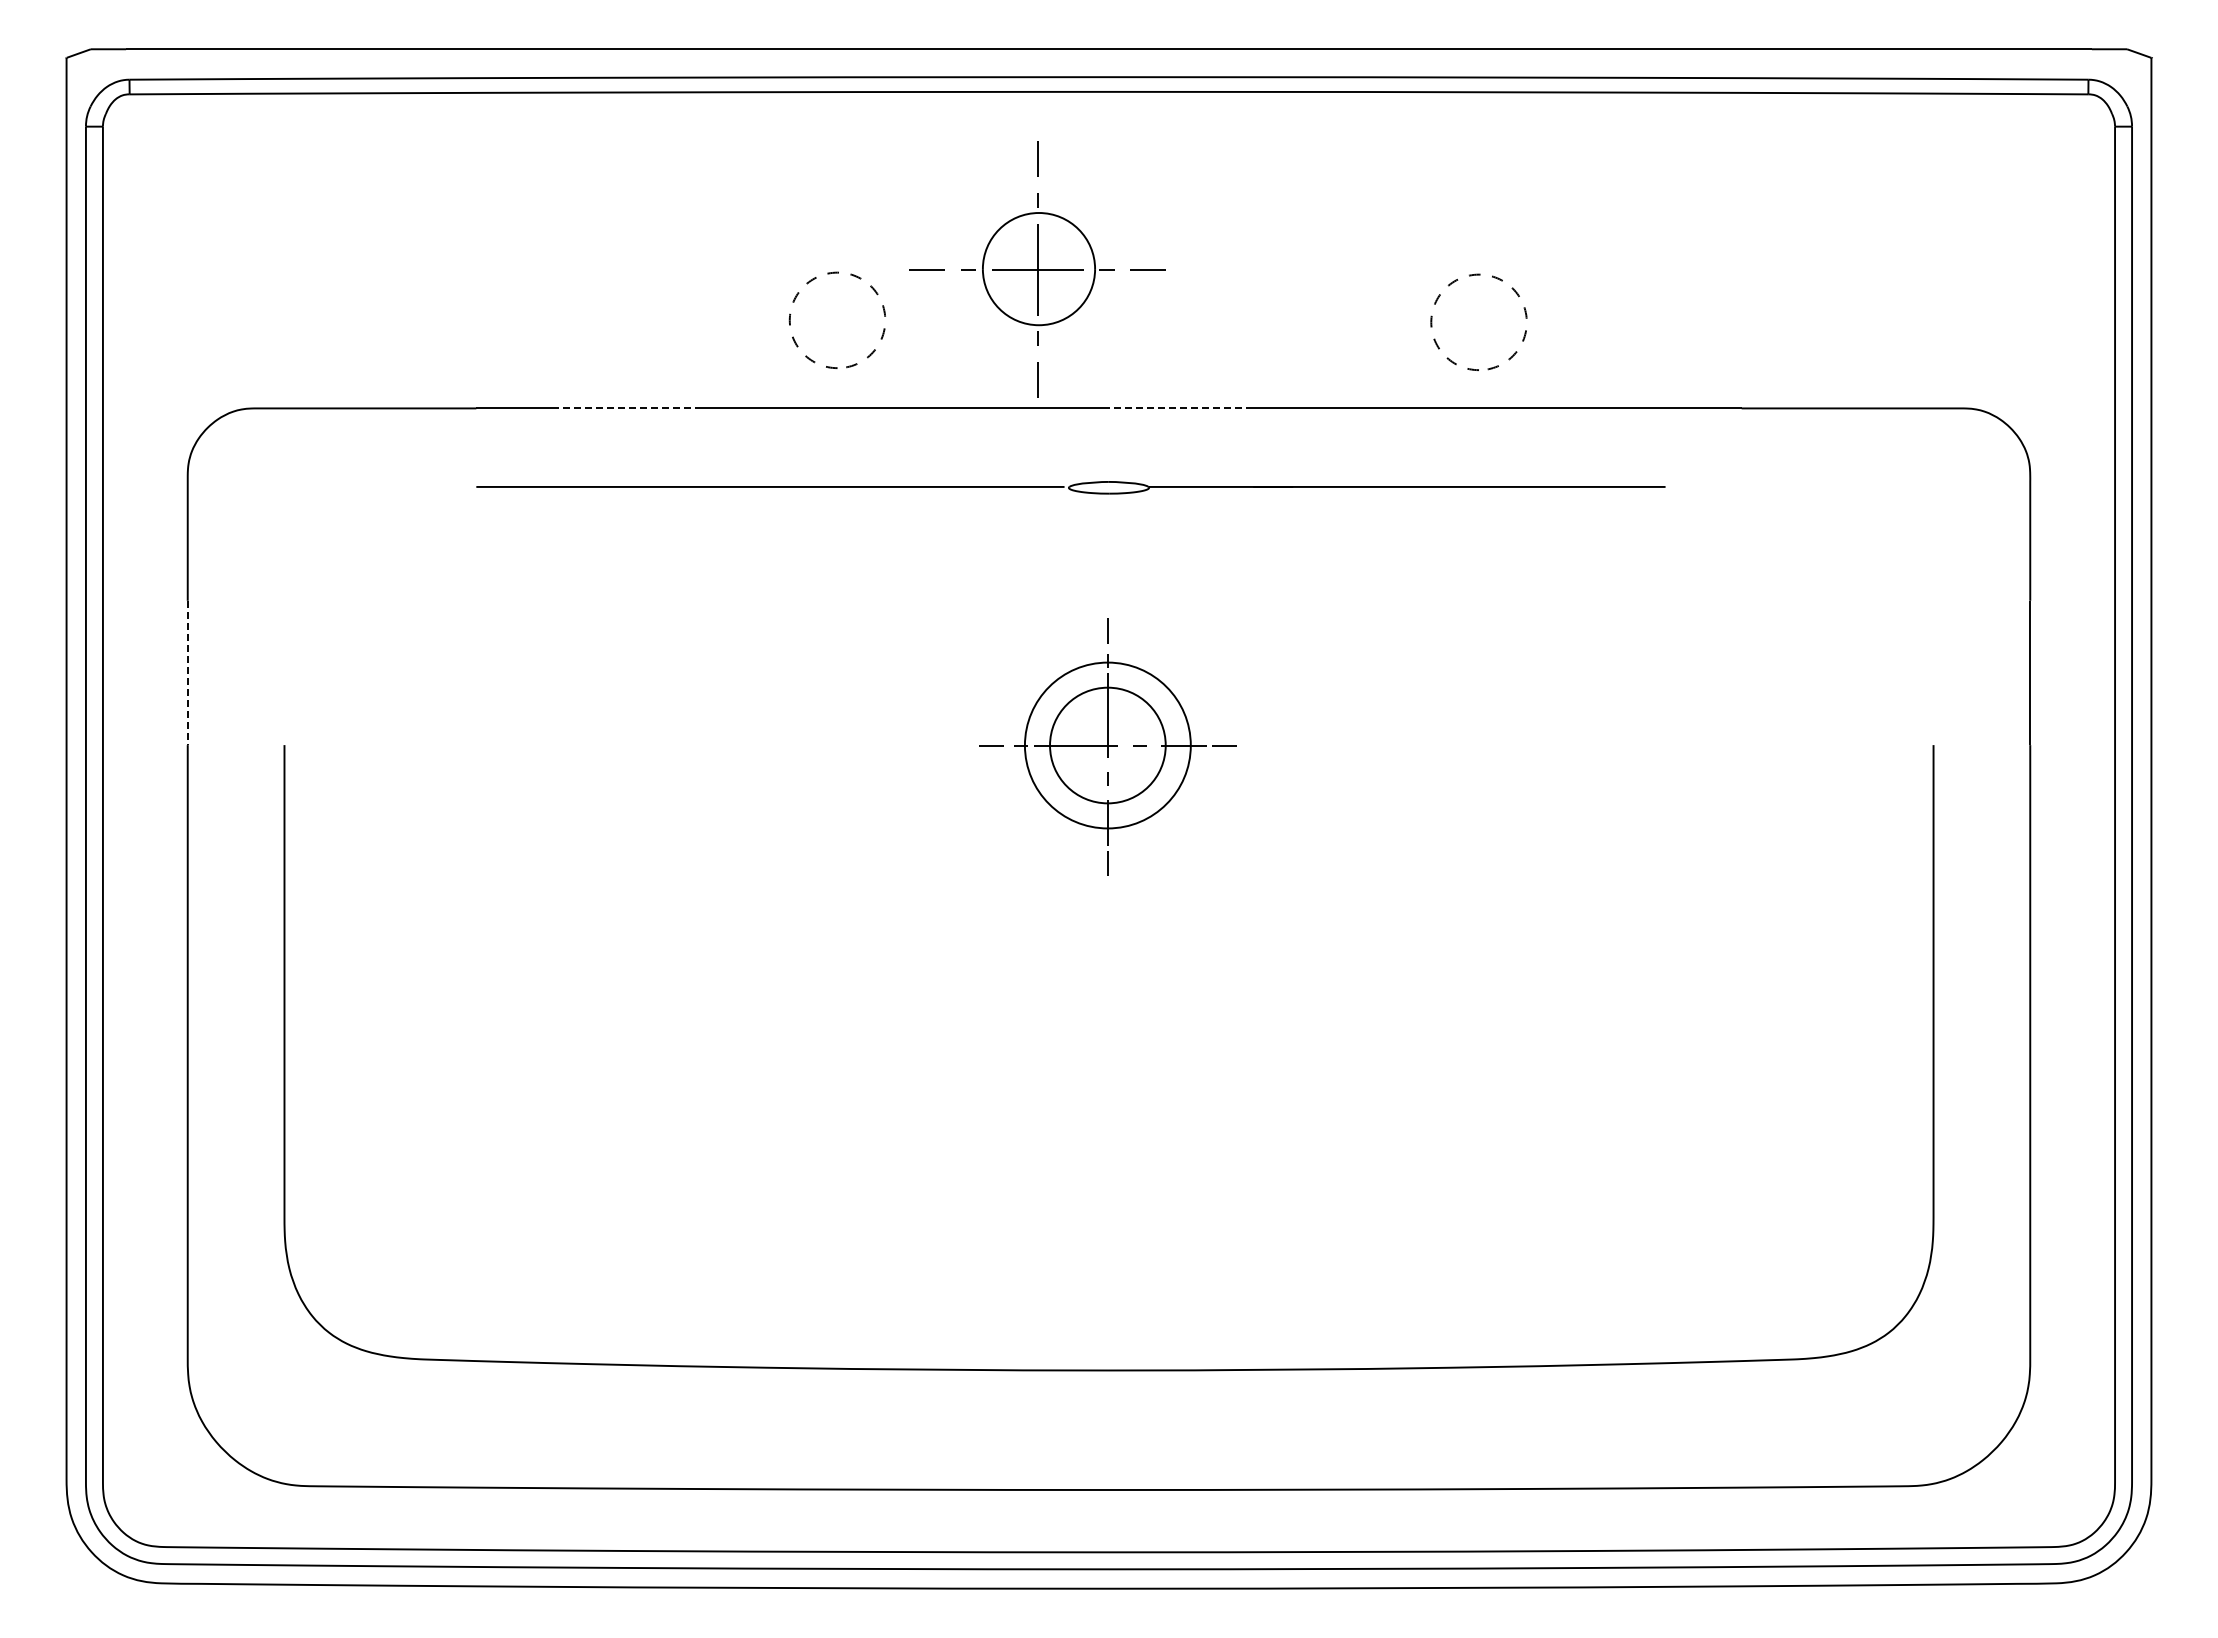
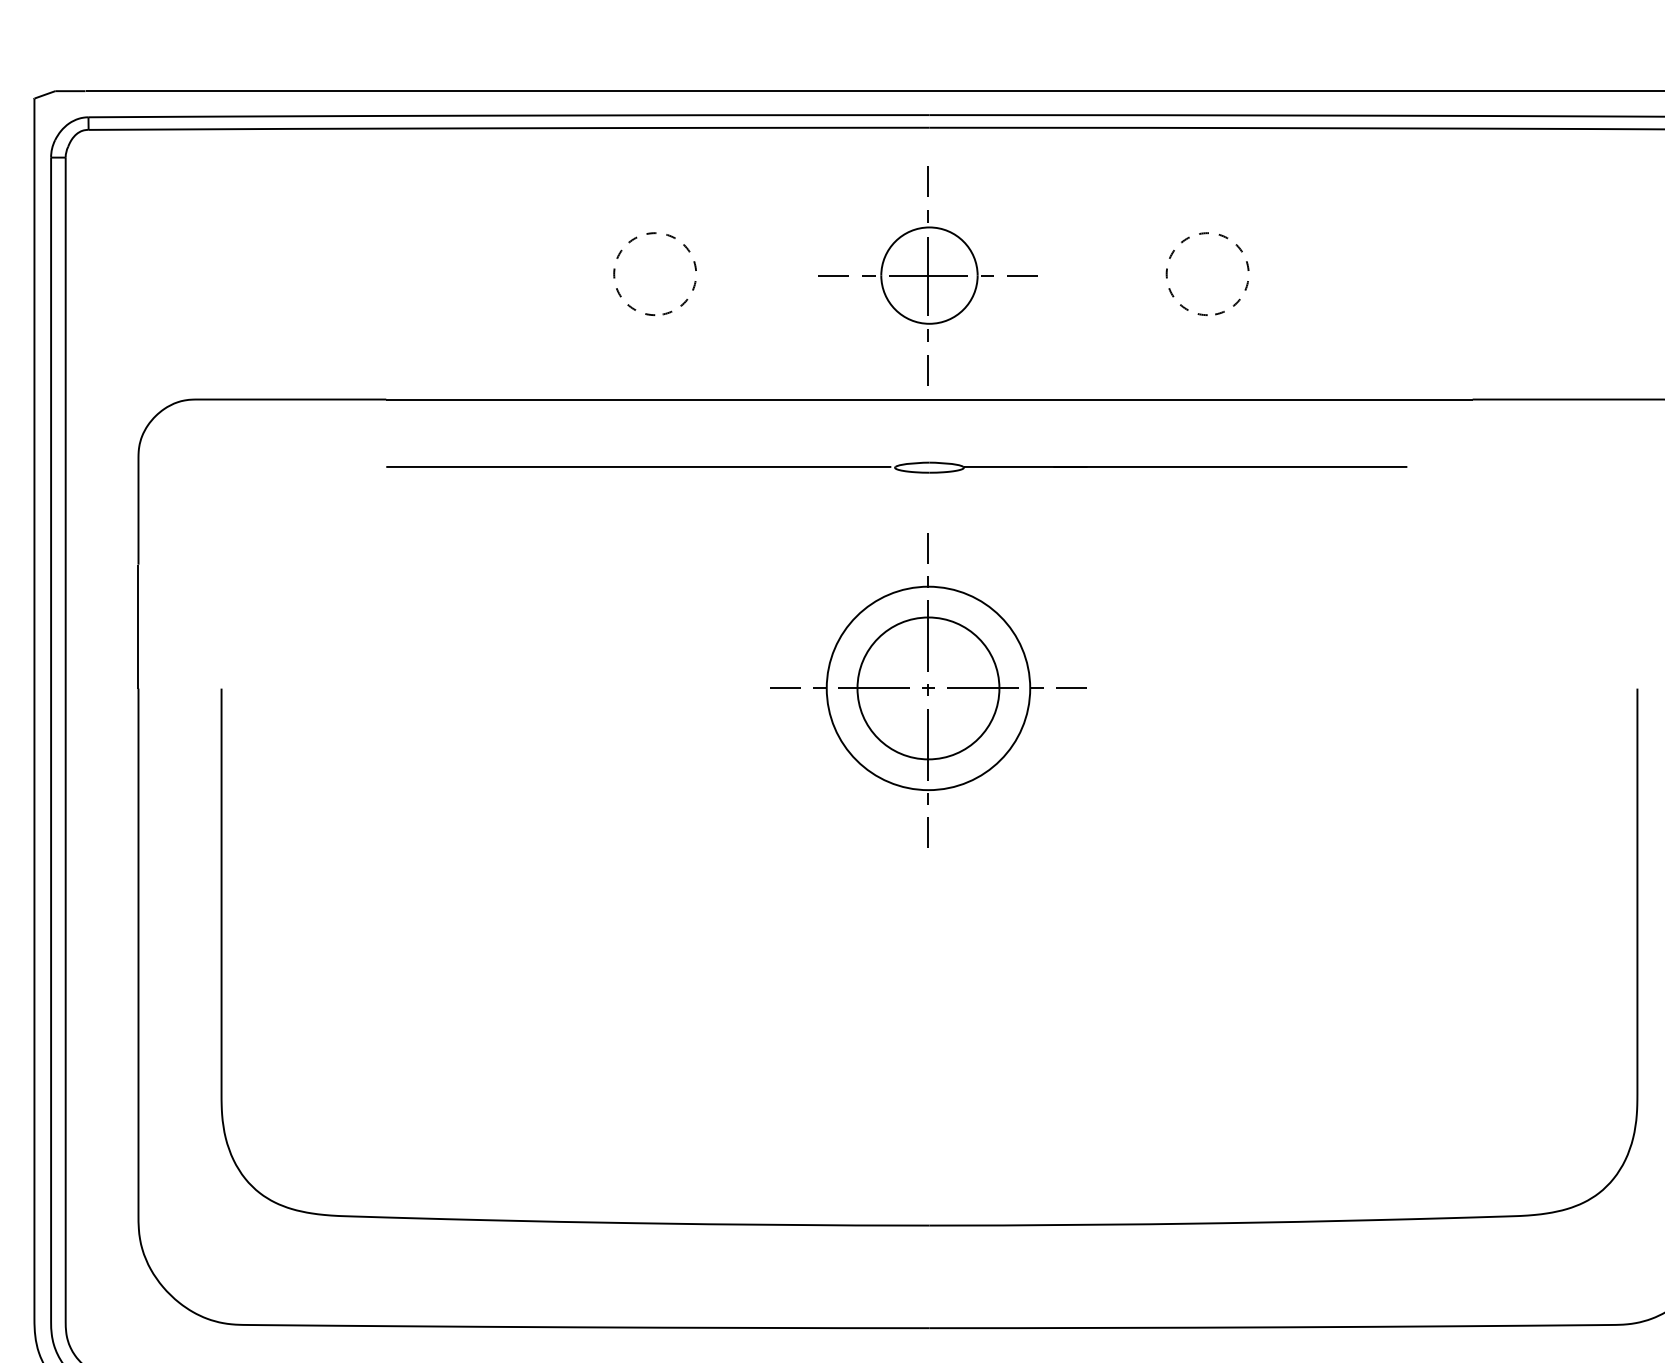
part: (1037, 269) -> (928, 275), moved
part: (815, 279) -> (636, 239), moved
part: (1449, 286) -> (1182, 243), moved
line: (627, 408) -> (516, 399), dashed -> solid
line: (1180, 408) -> (990, 399), dashed -> solid
line: (187, 673) -> (138, 627), dashed -> solid
part: (1107, 746) -> (928, 689), size x1.43

